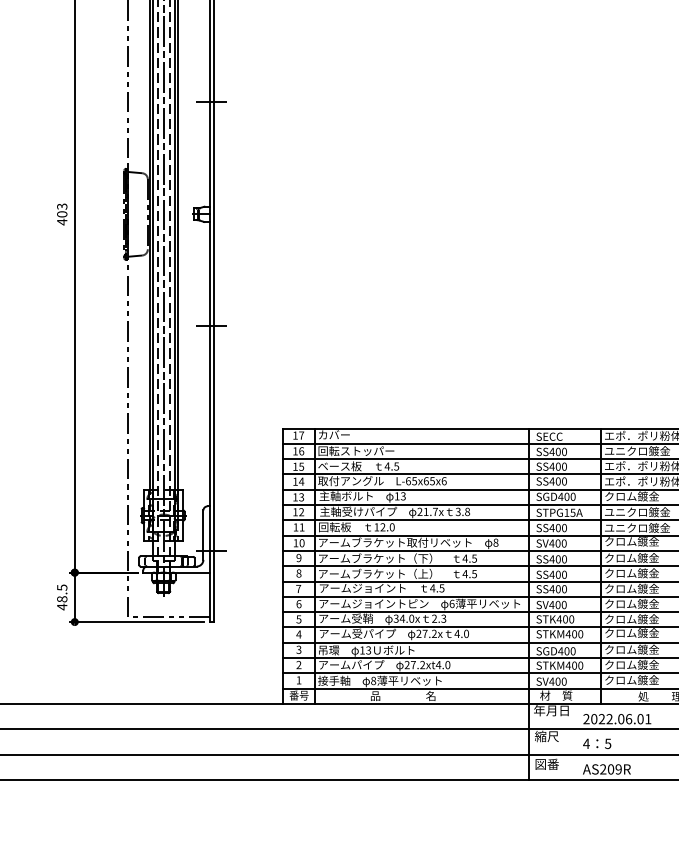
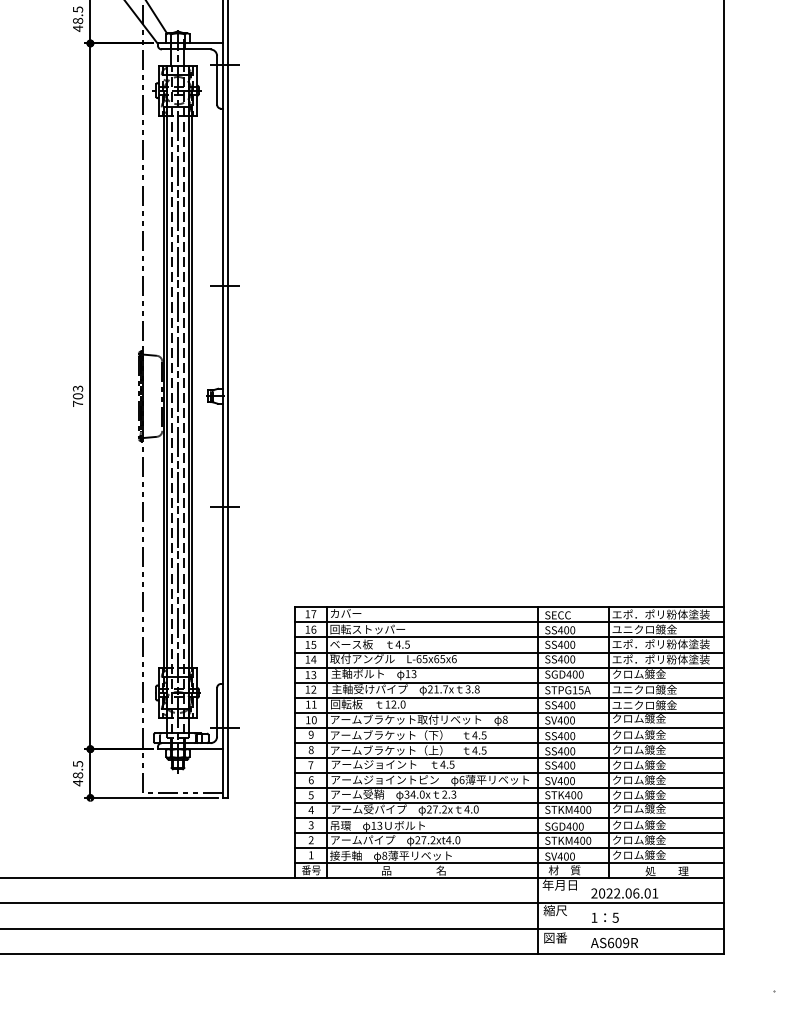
text: (62, 221) -> (78, 403), 403 -> 703
text: (586, 743) -> (594, 917), 4 -> 1
text: (602, 768) -> (610, 942), AS209R -> AS609R

